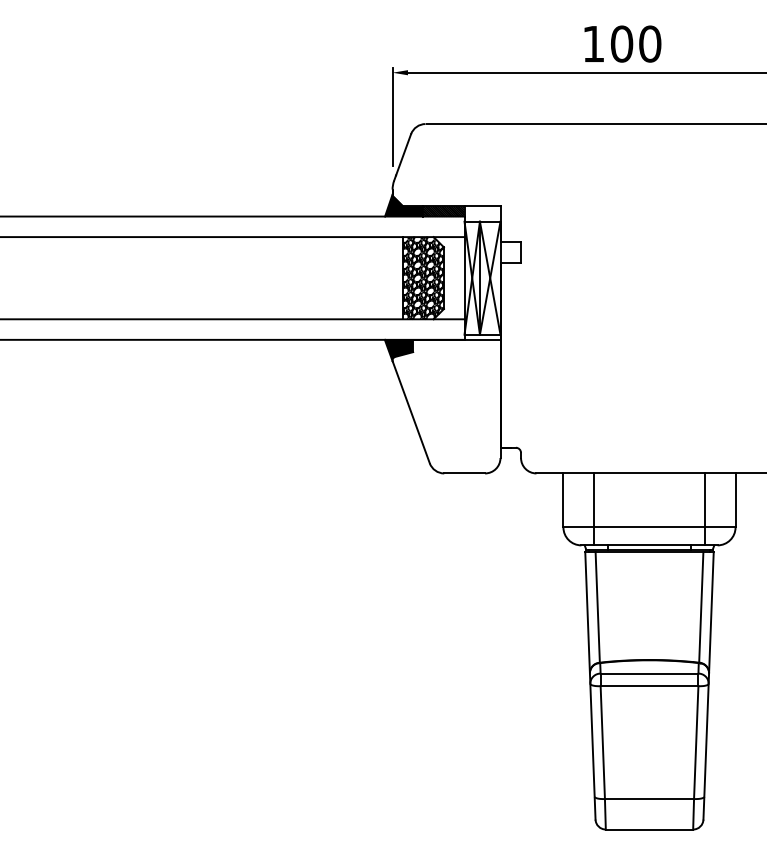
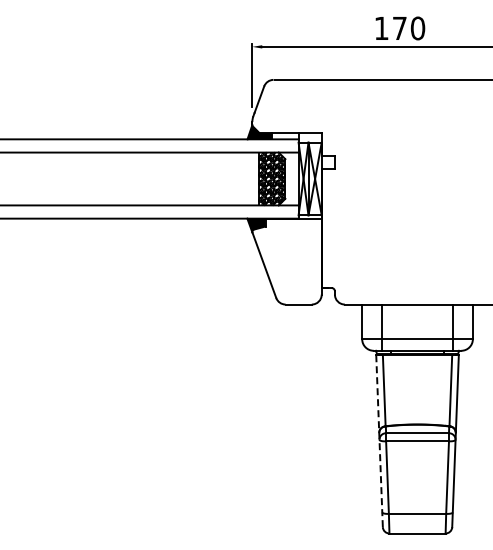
text: (621, 44) -> (399, 28), 100 -> 170
hatch: (444, 210) -> (285, 135), removed
line: (590, 684) -> (379, 440), solid -> dashed

